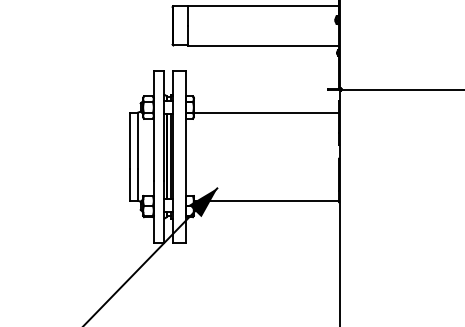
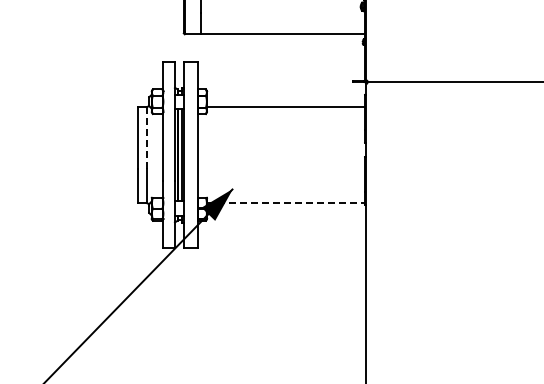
line: (138, 140) -> (146, 137), solid -> dashed
line: (266, 201) -> (285, 203), solid -> dashed

